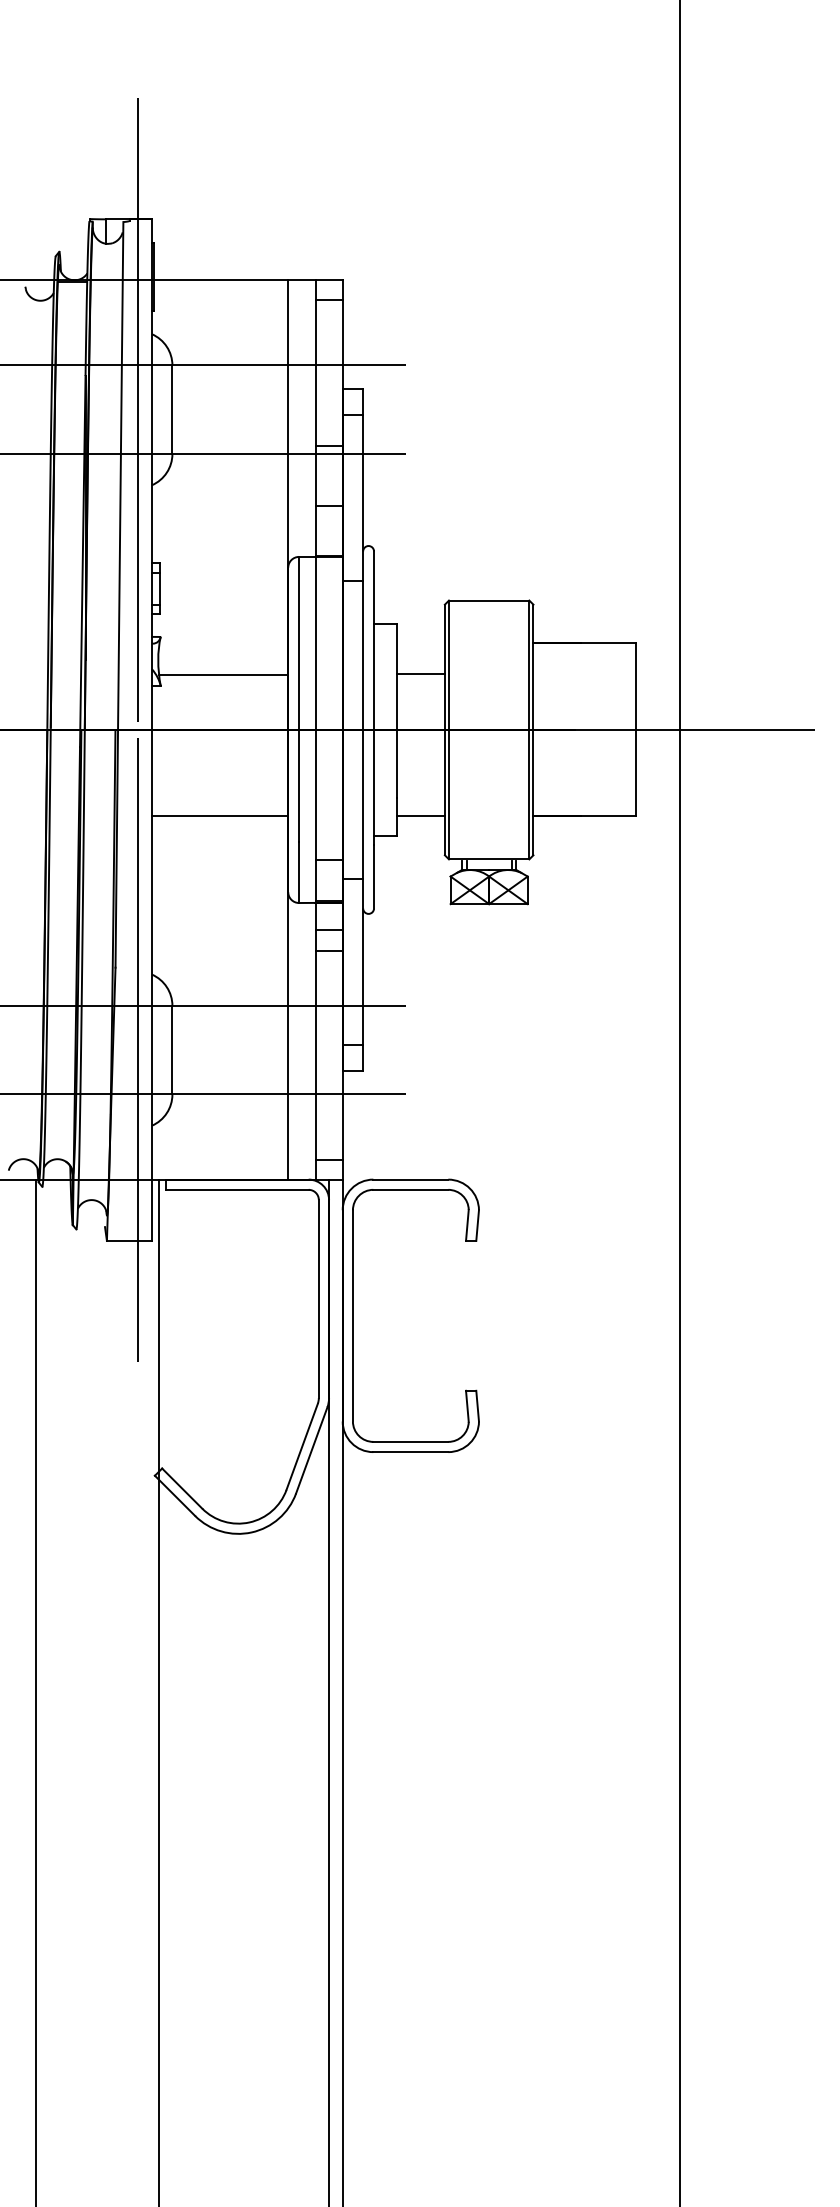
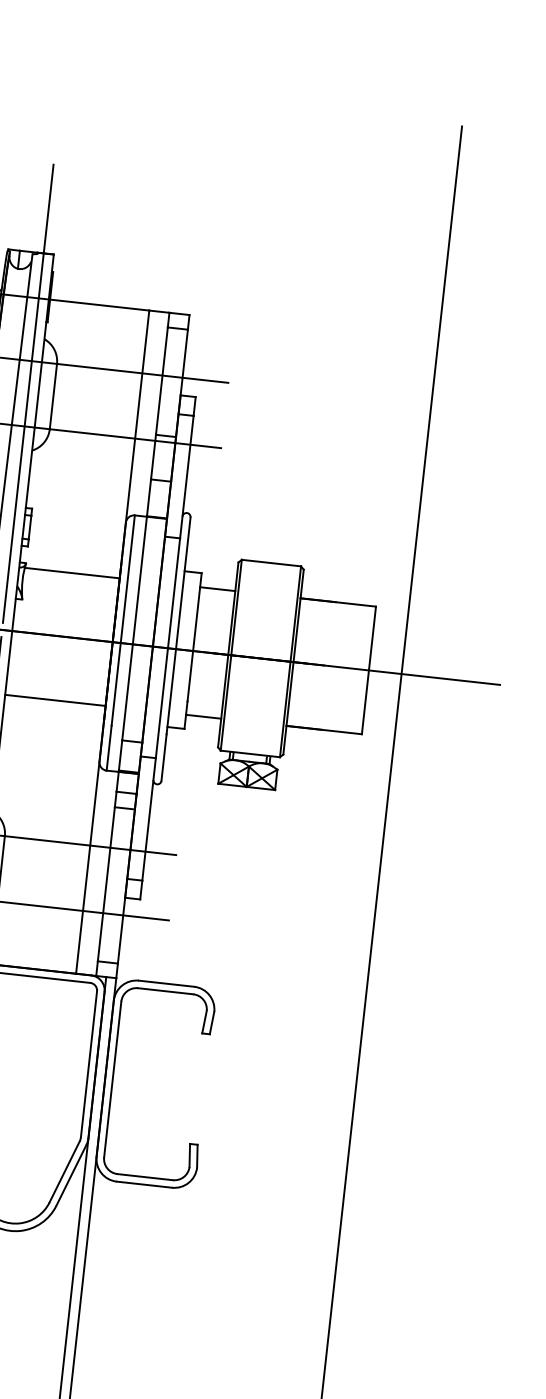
line: (420, 674) -> (217, 589), moved
line: (223, 675) -> (72, 573), moved

